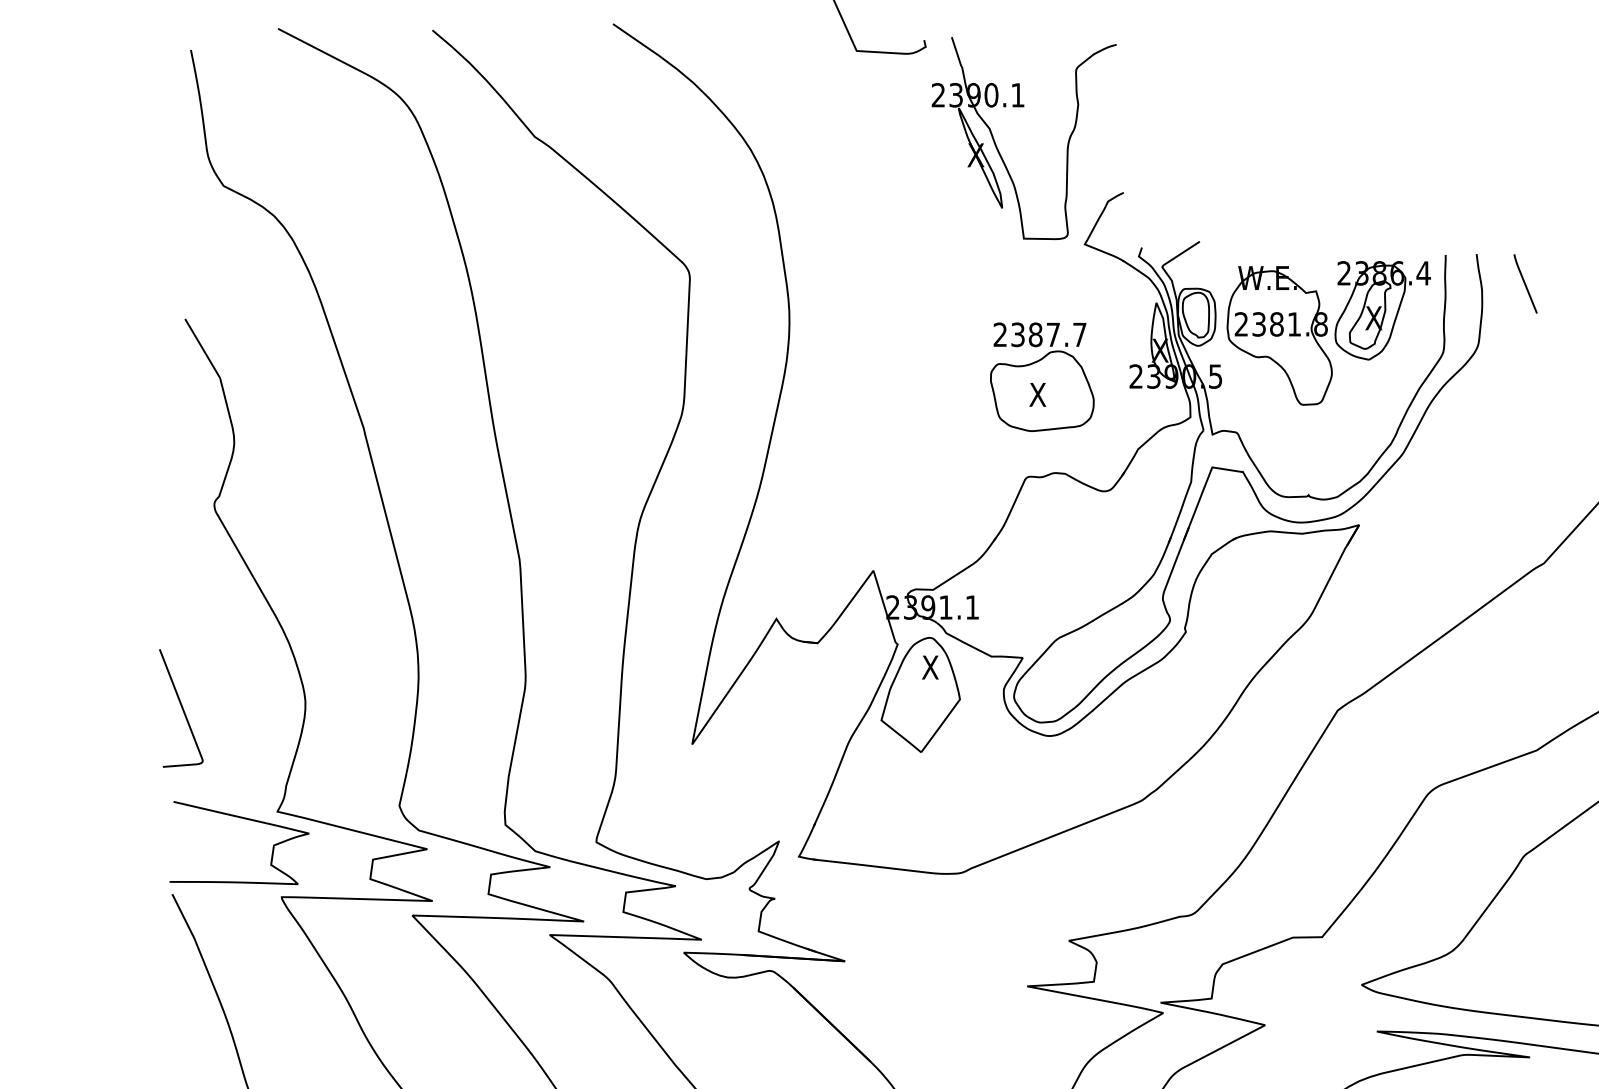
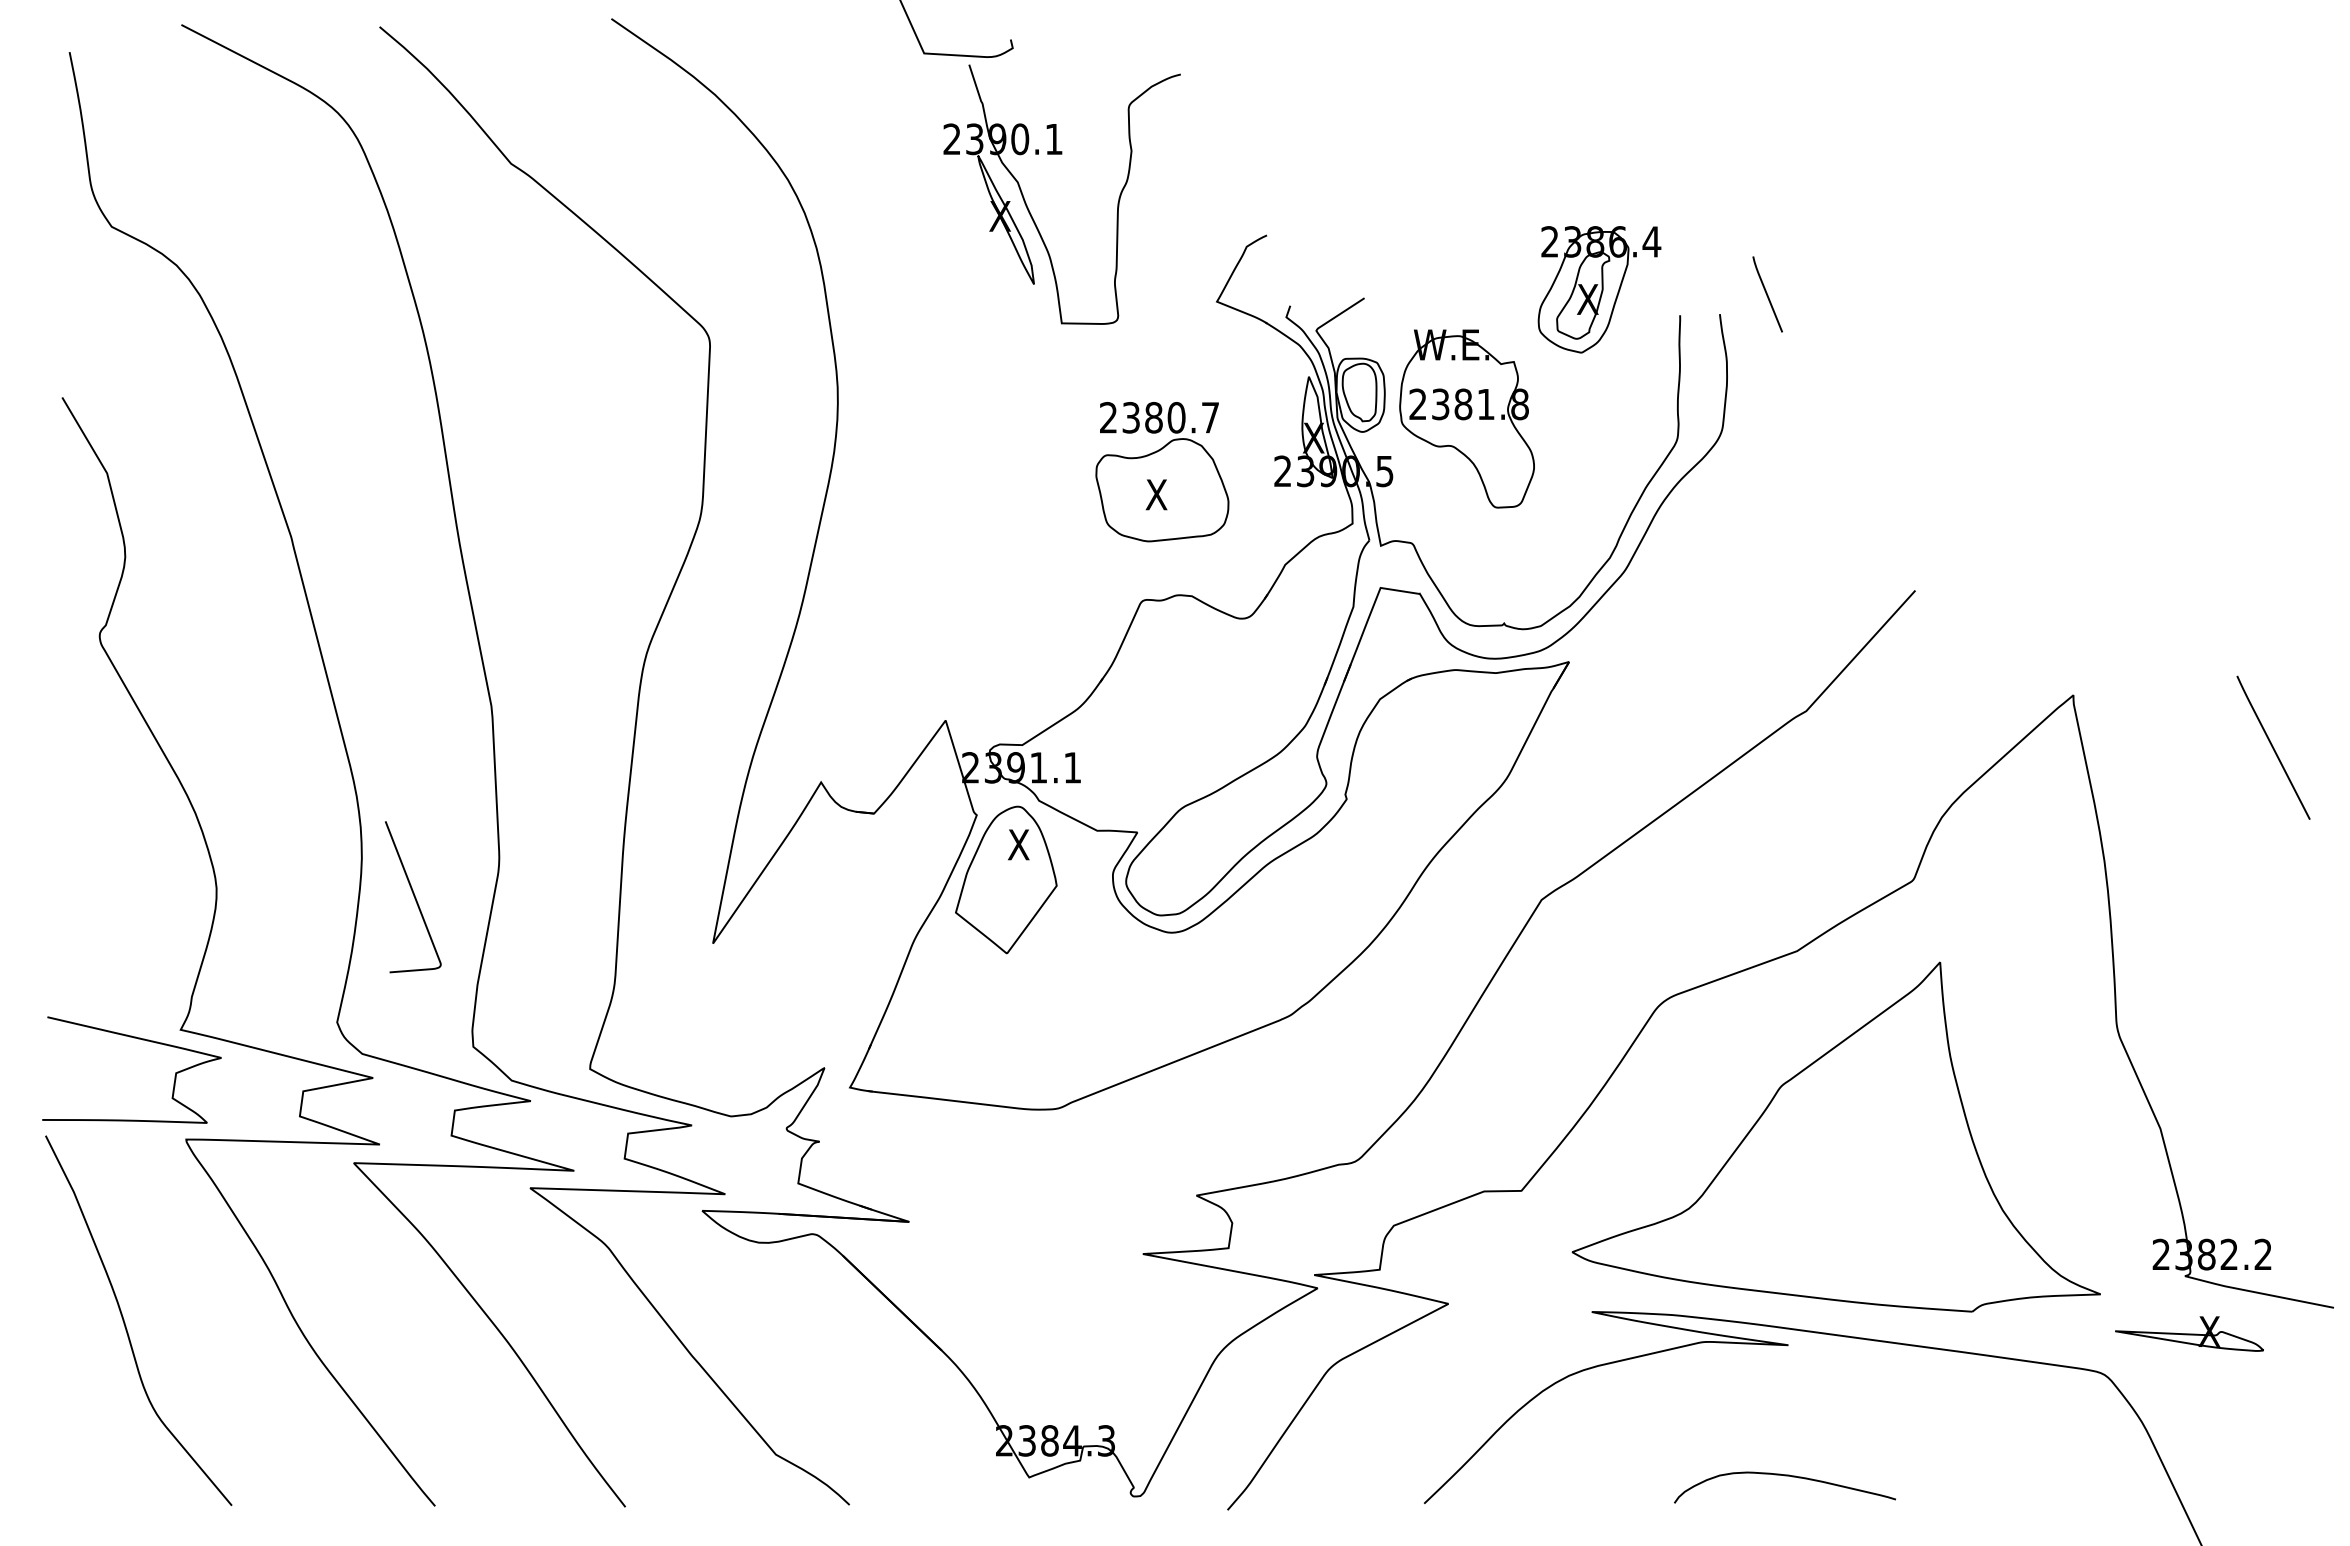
part: (998, 149) -> (1029, 209), moved
line: (1525, 283) -> (1767, 294), moved
part: (1382, 310) -> (1599, 289), moved
text: (1053, 334) -> (1176, 417), 2387.7 -> 2380.7
curve: (181, 707) -> (413, 896), moved

